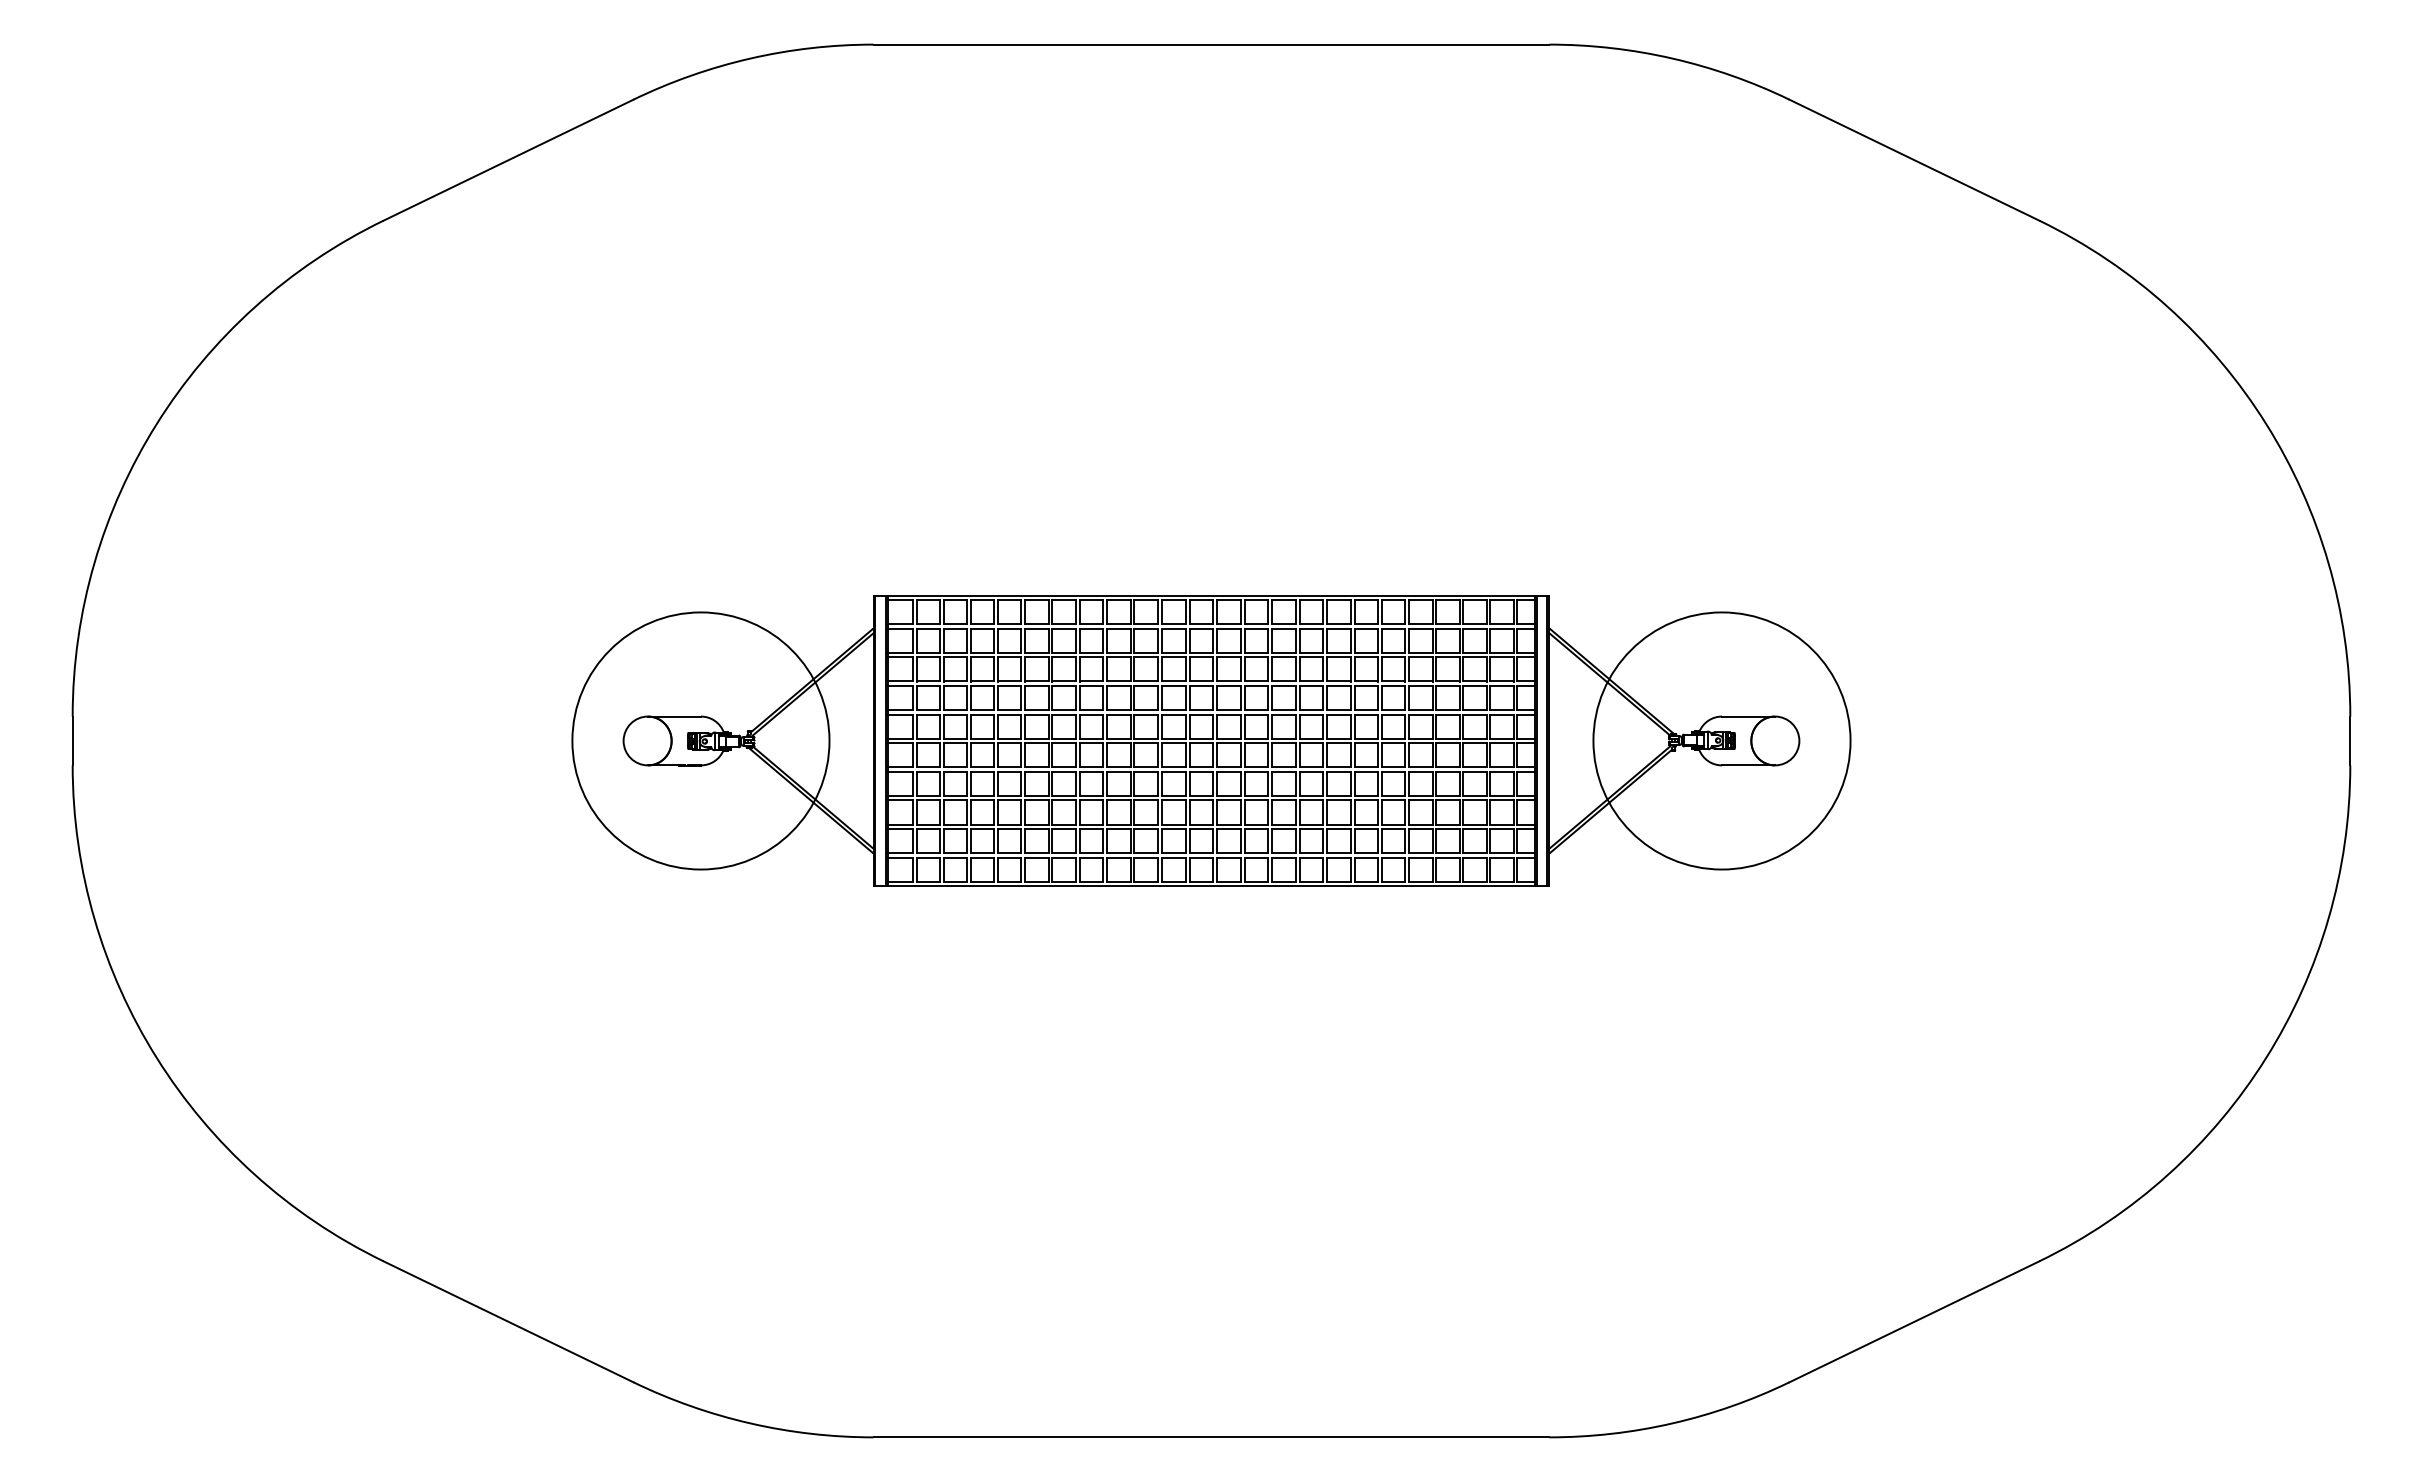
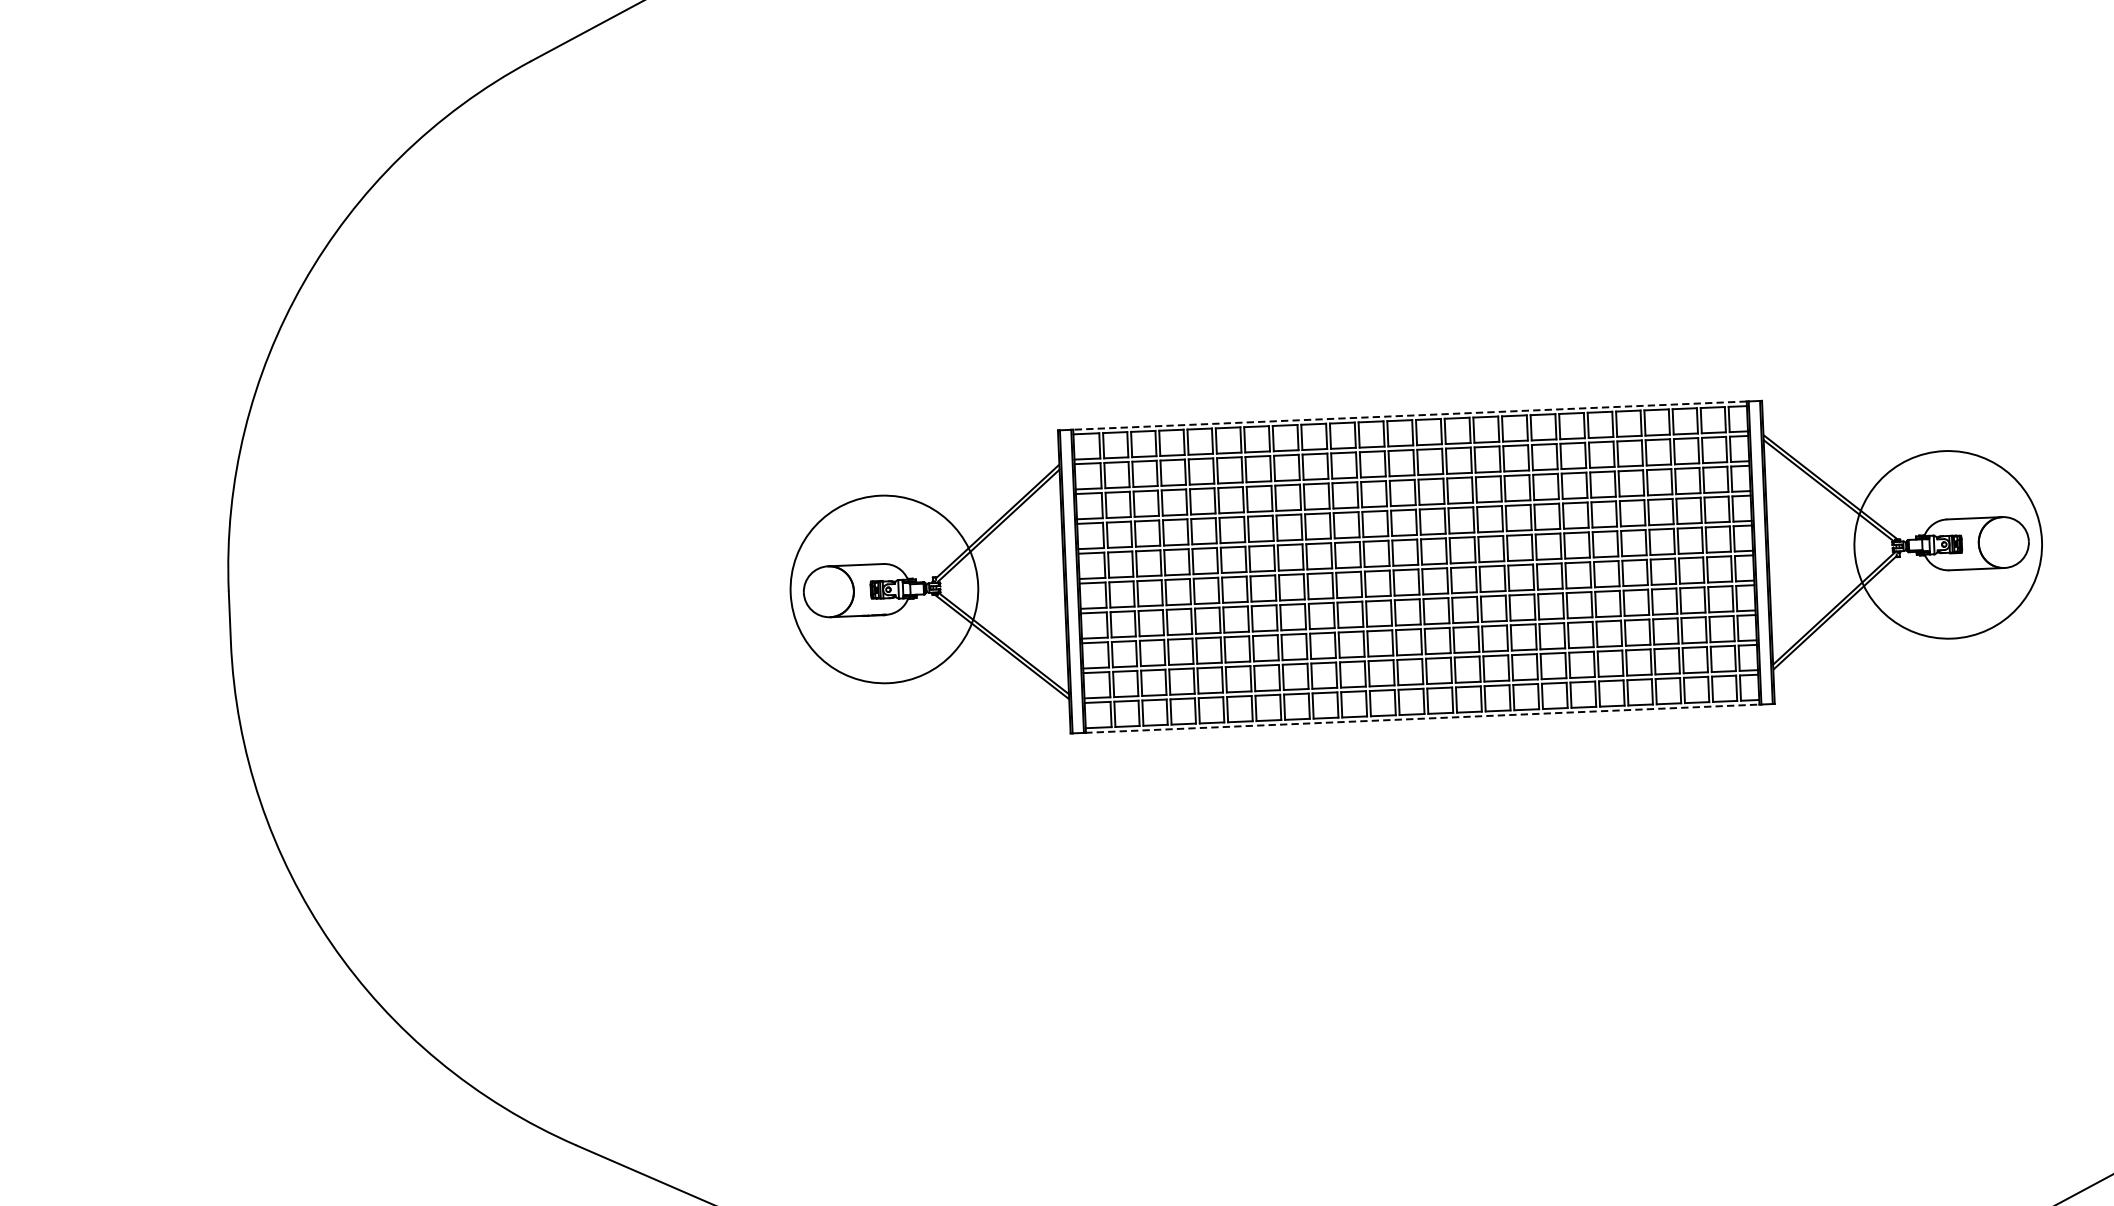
line: (1211, 595) -> (1410, 415), solid -> dashed
circle: (700, 740) -> (883, 588), size x0.7
circle: (1721, 740) -> (1947, 544), size x0.7
line: (1211, 886) -> (1422, 718), solid -> dashed

